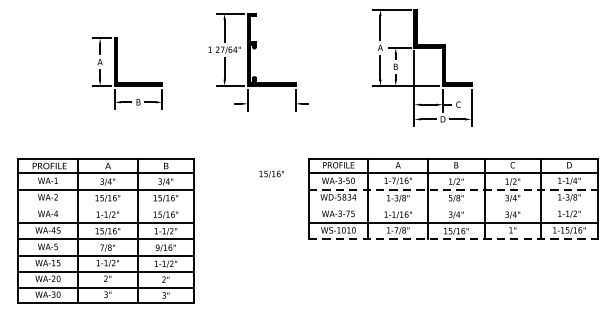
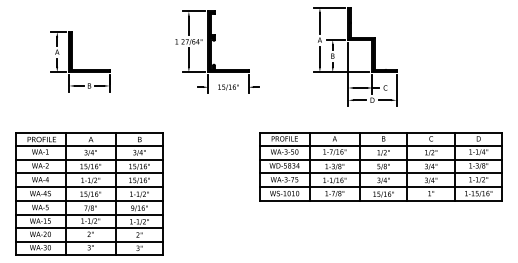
part: (118, 73) -> (72, 61), moved
text: (271, 174) -> (228, 87), moved
line: (453, 189) -> (381, 159), dashed -> solid
line: (106, 206) -> (89, 173), added
line: (452, 206) -> (380, 173), added
line: (453, 239) -> (381, 201), dashed -> solid

